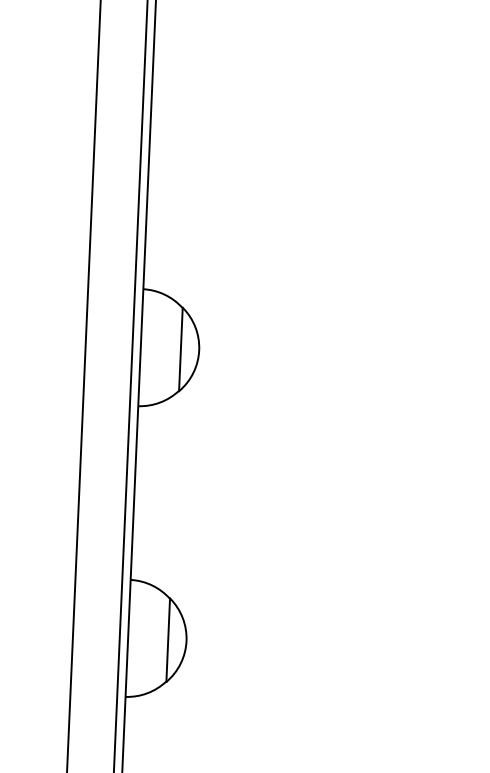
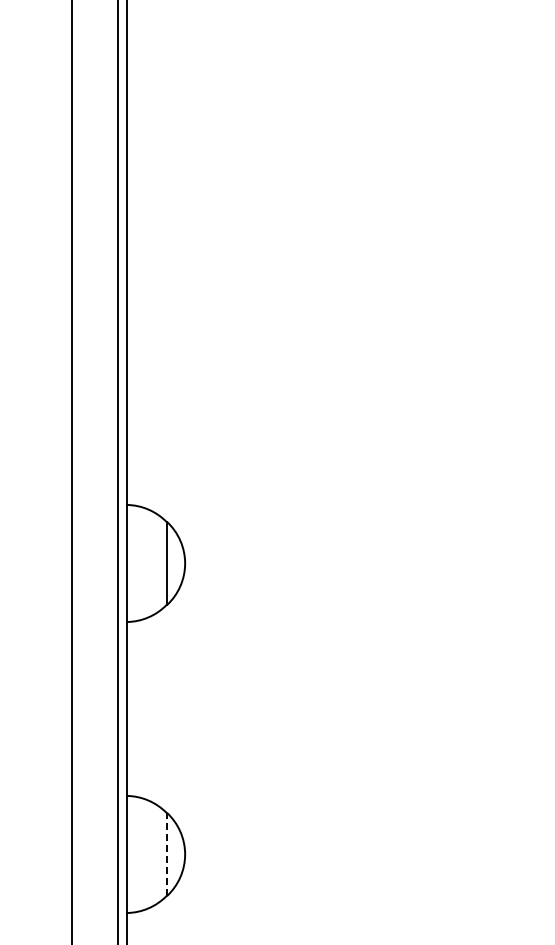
line: (167, 640) -> (166, 854), solid -> dashed

